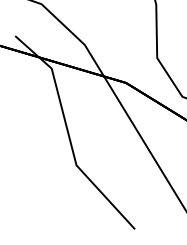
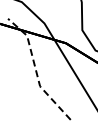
line: (67, 134) -> (35, 70), solid -> dashed

